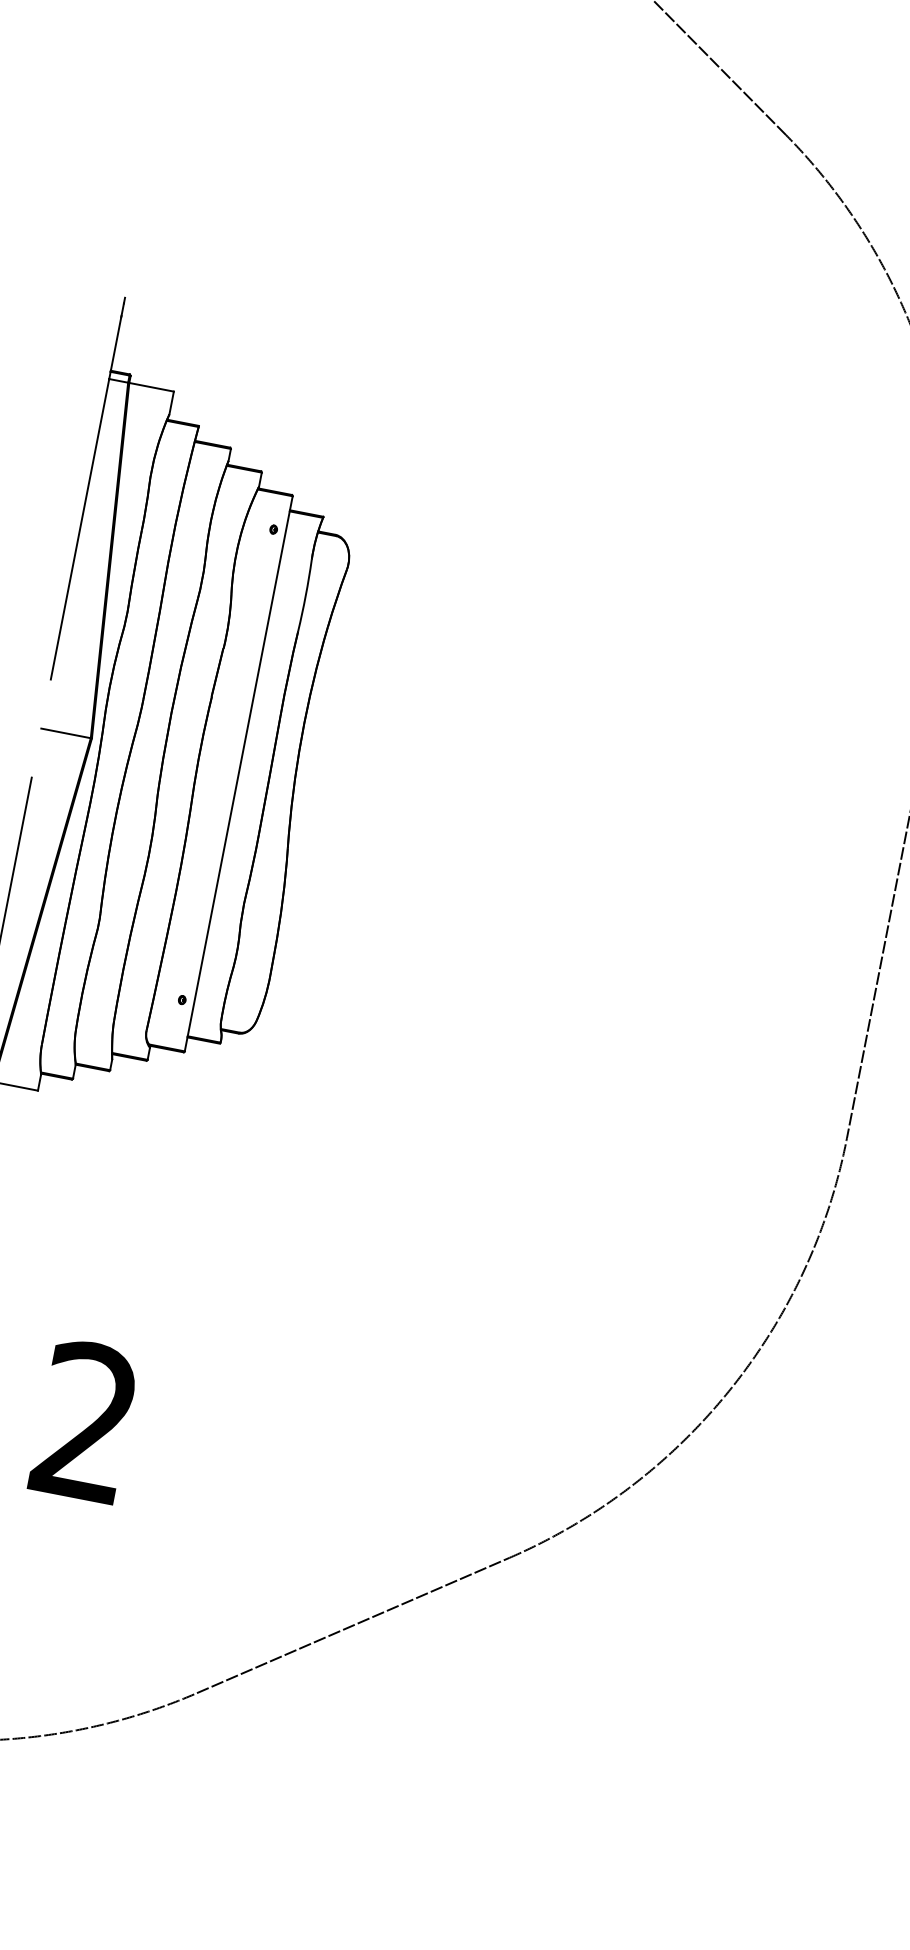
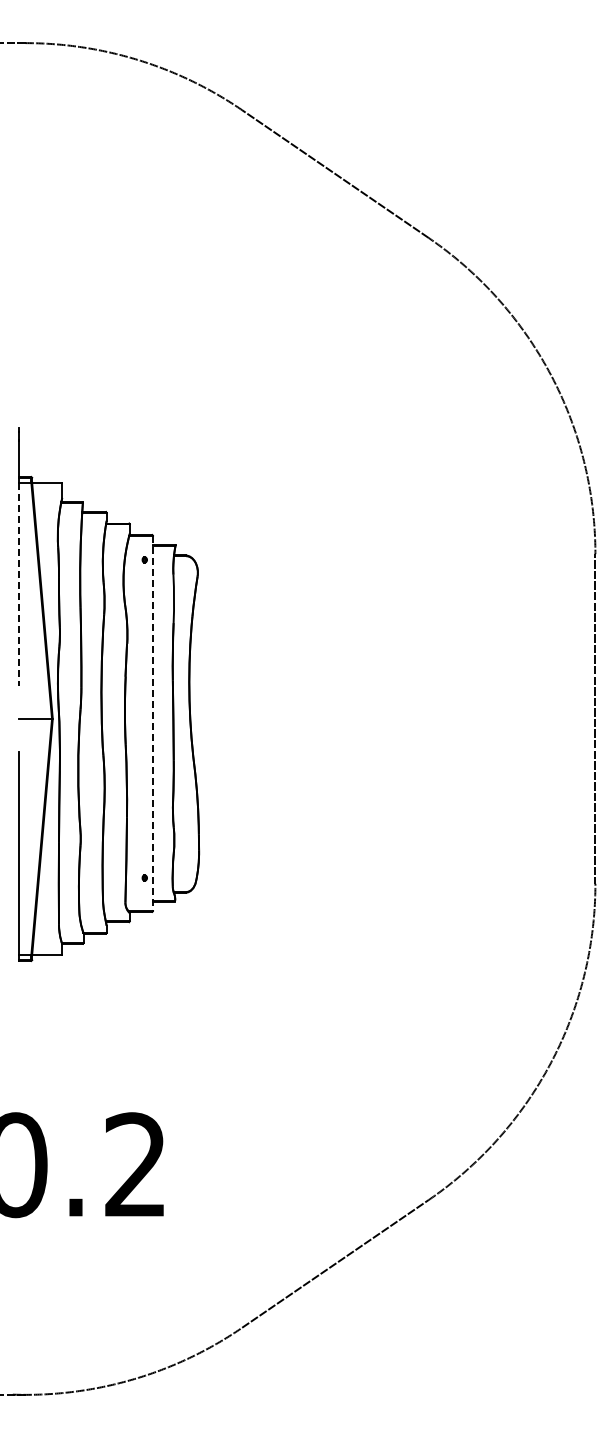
line: (79, 529) -> (18, 584), solid -> dashed
line: (238, 773) -> (152, 723), solid -> dashed

